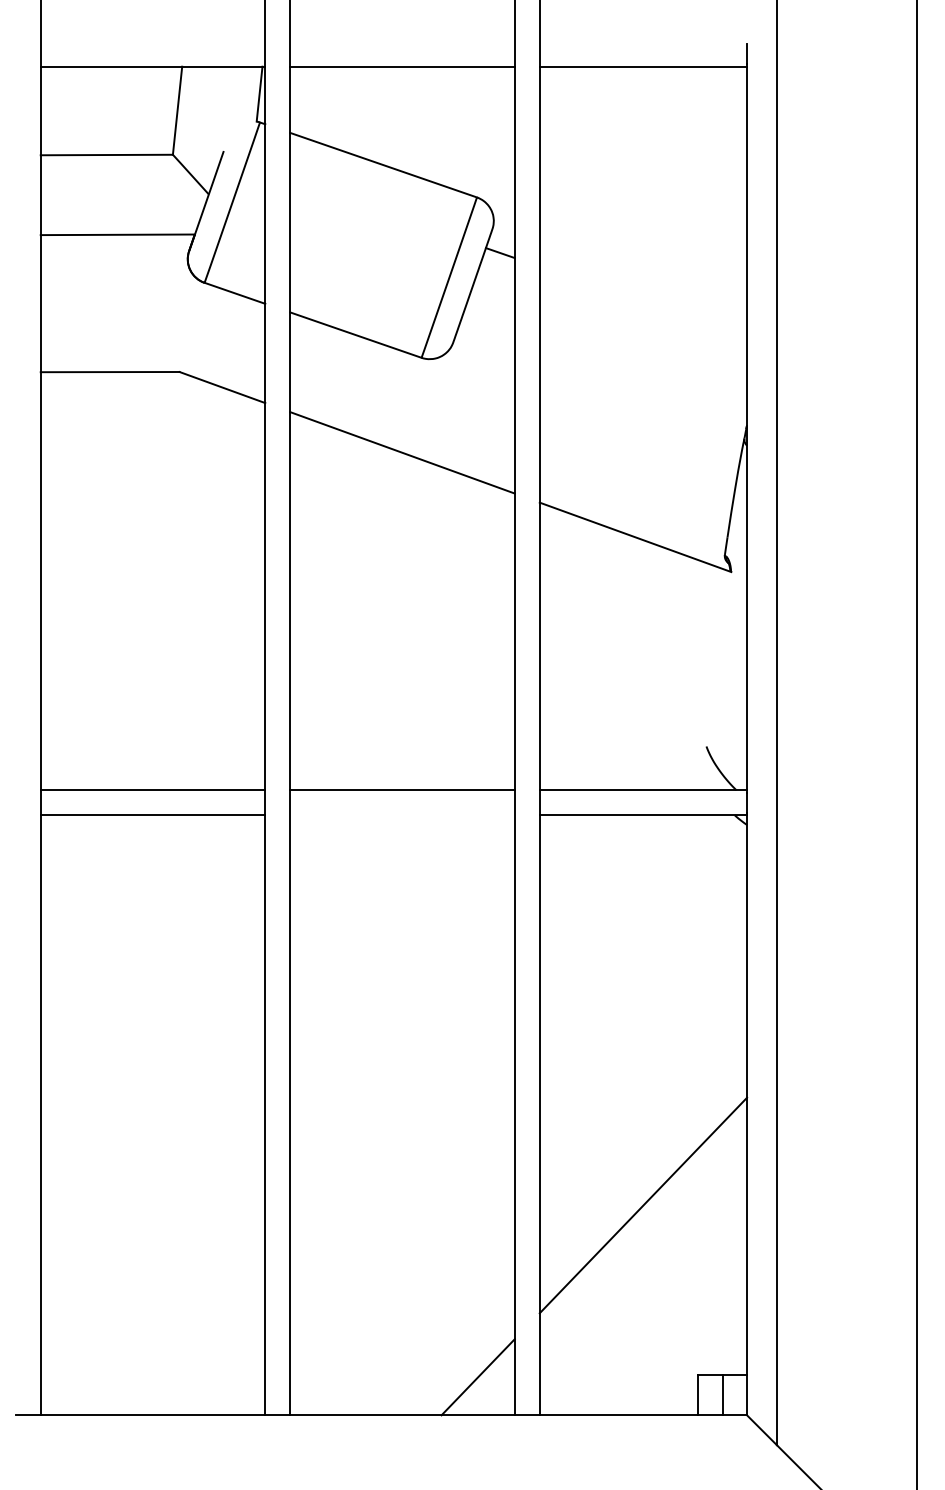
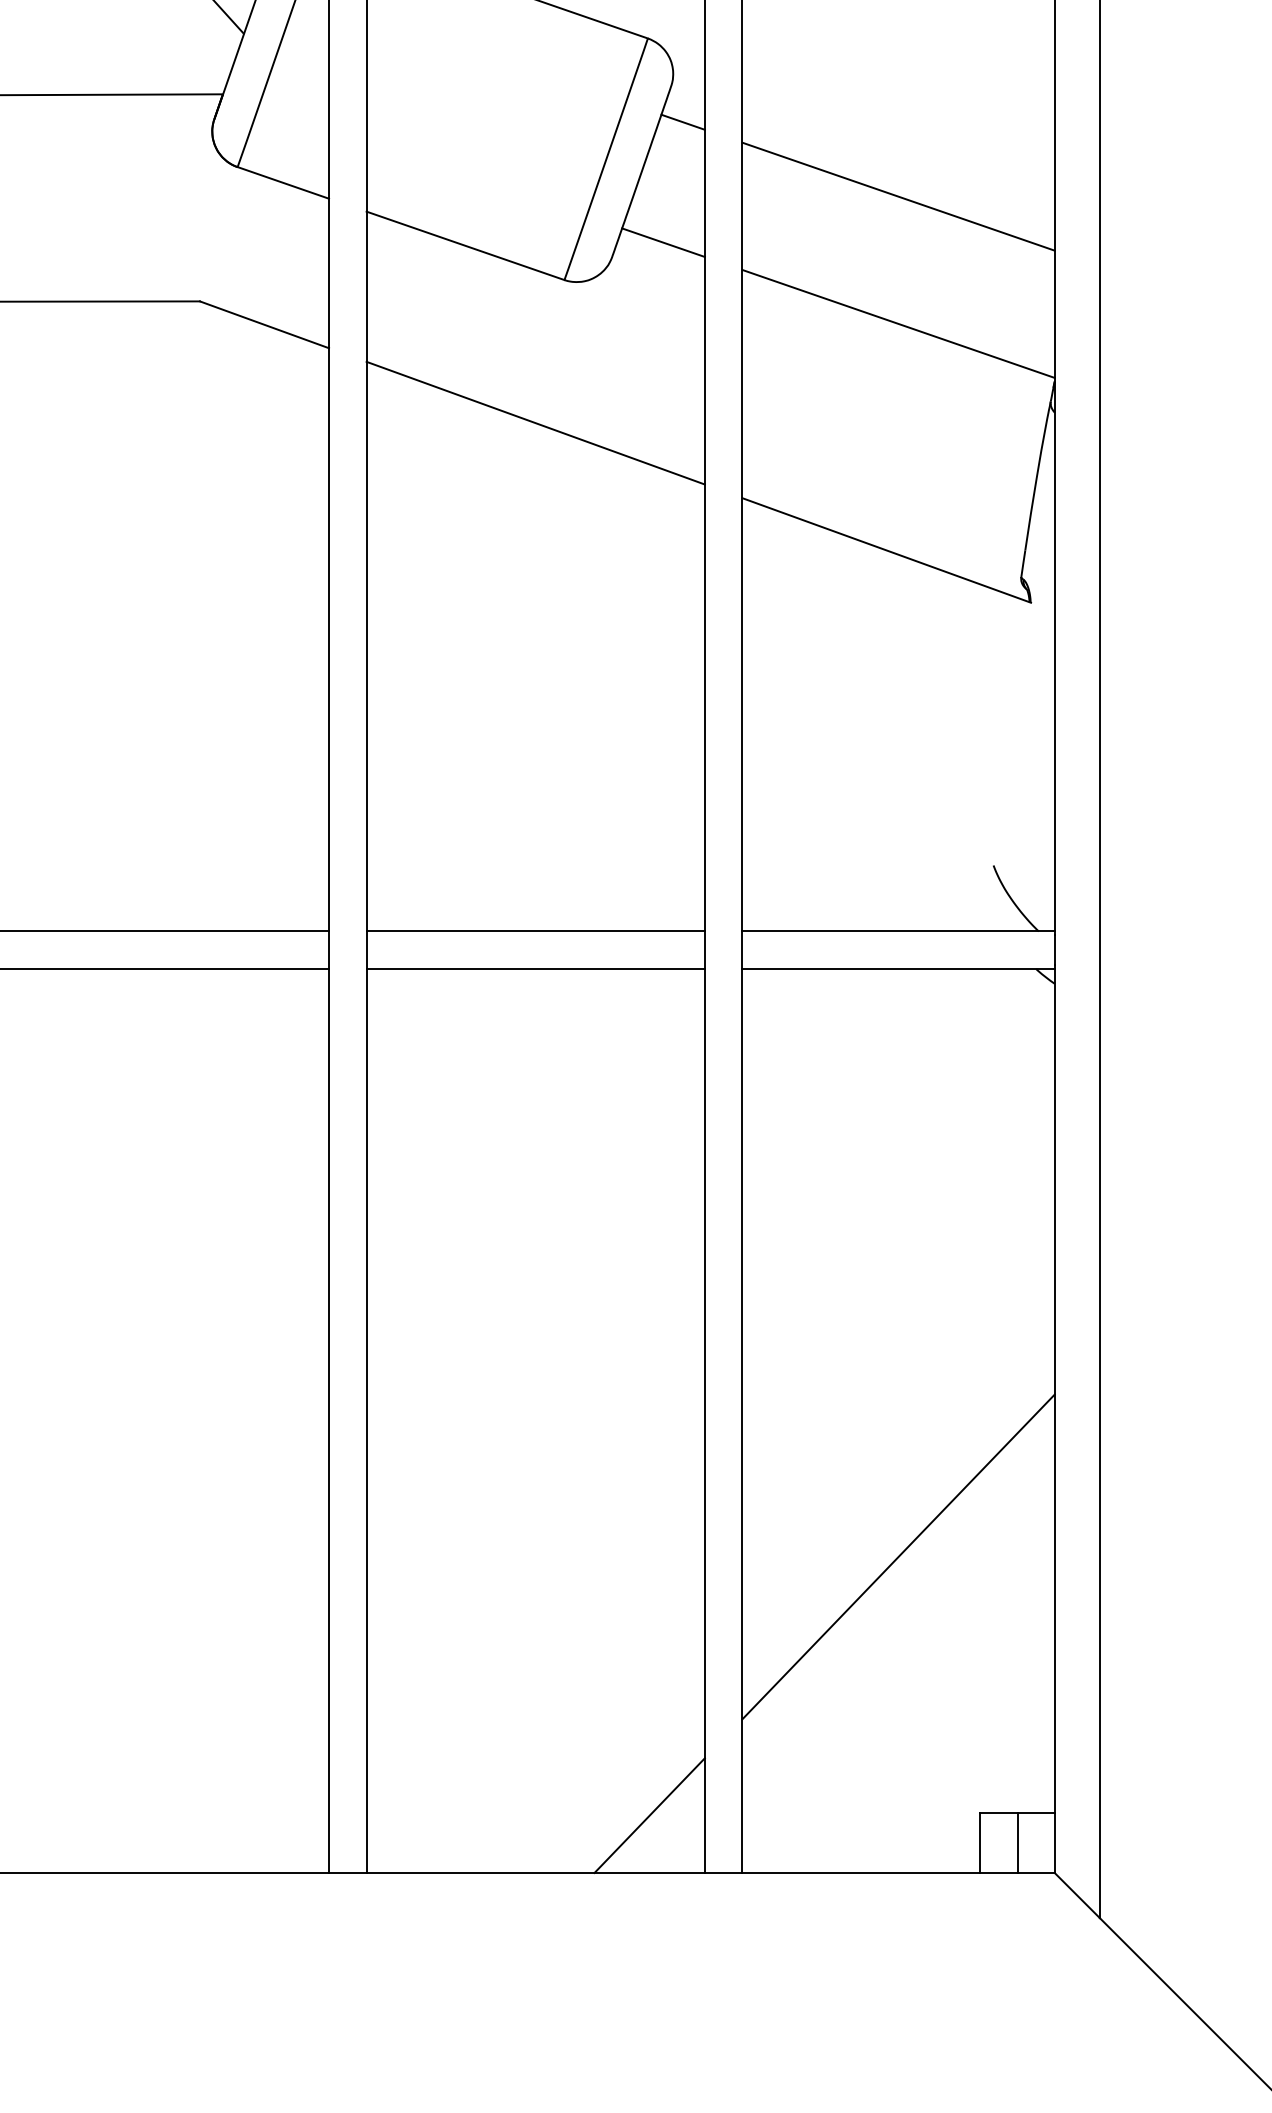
line: (643, 302) -> (898, 196), added
line: (486, 332) -> (662, 241), added
line: (643, 386) -> (898, 323), added
line: (402, 815) -> (535, 969), added

